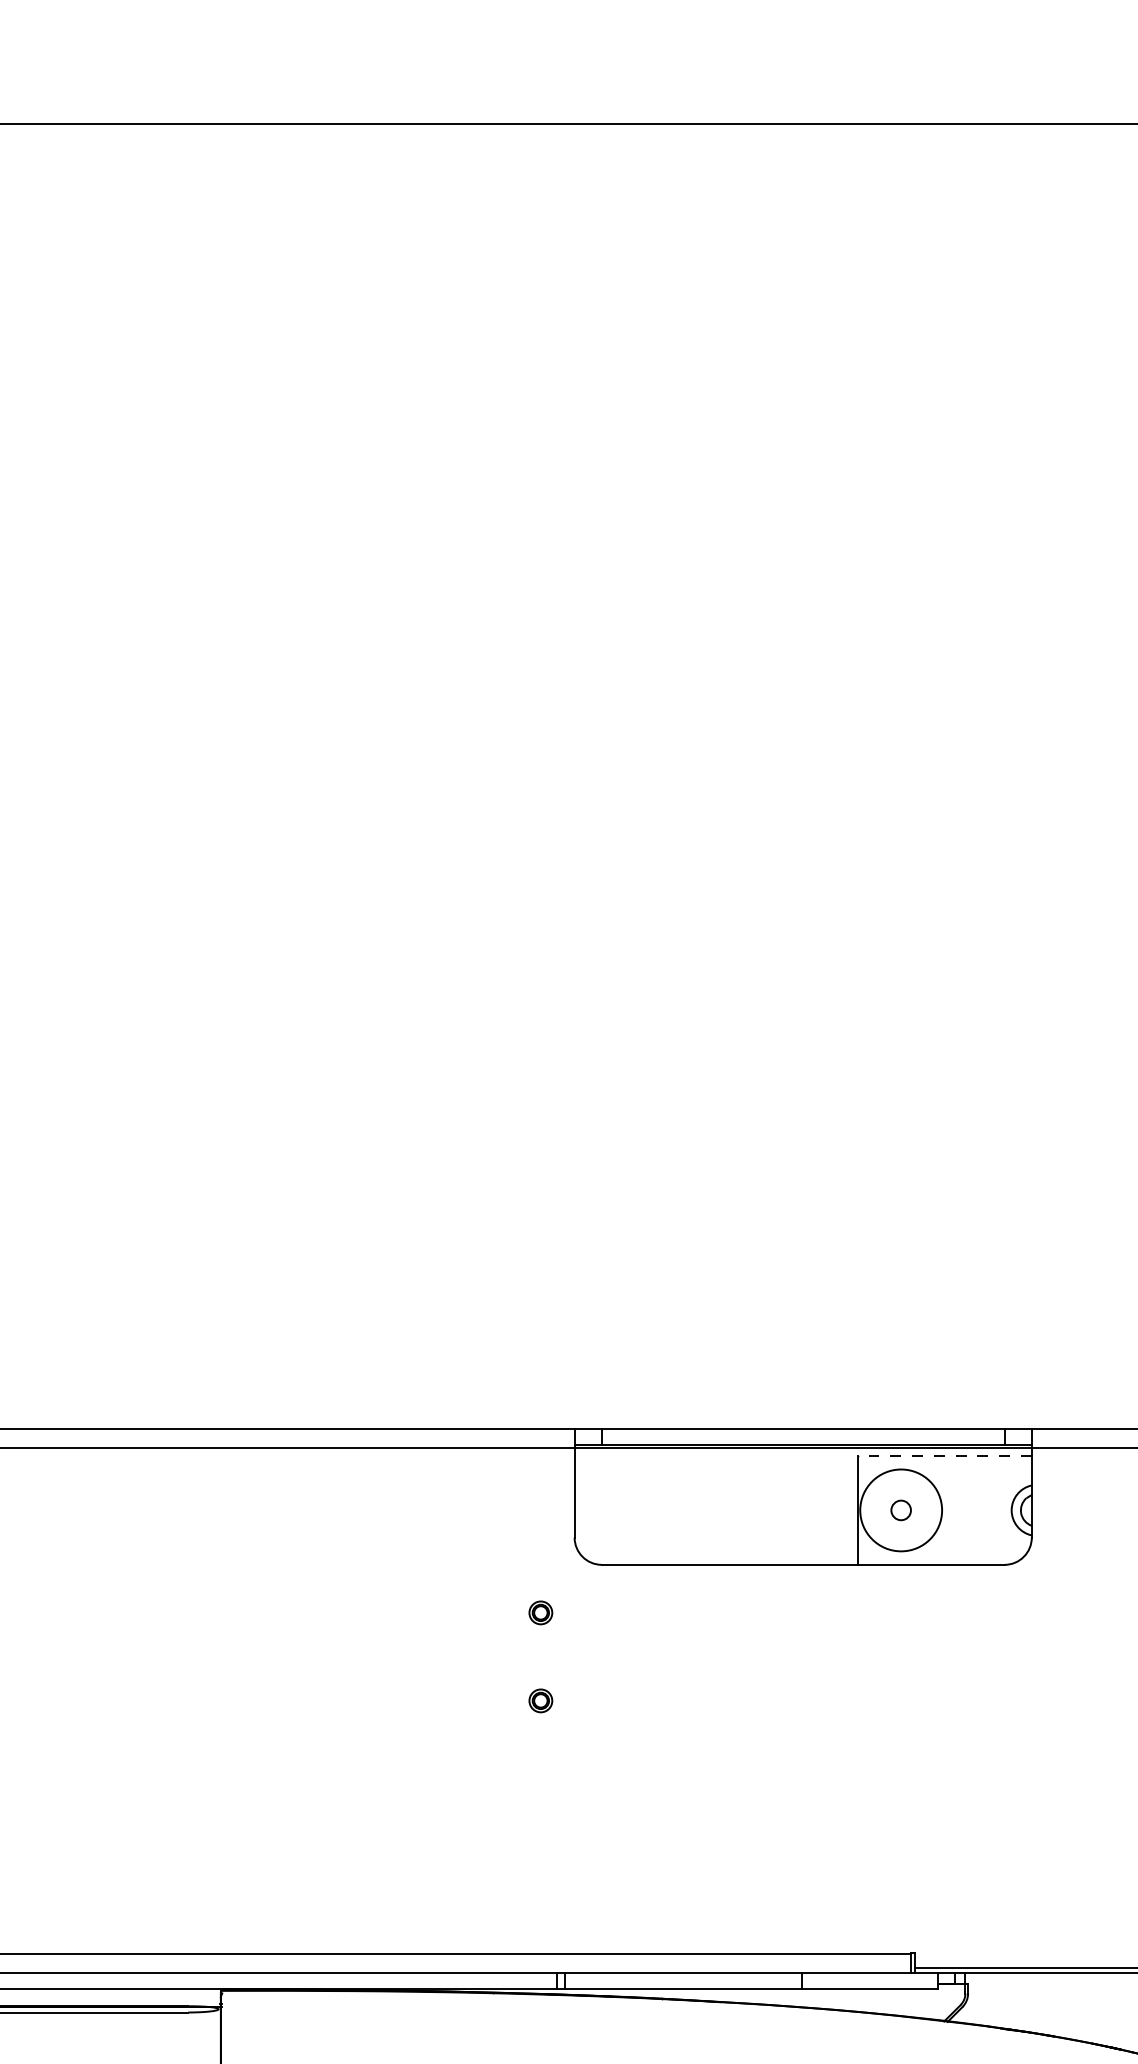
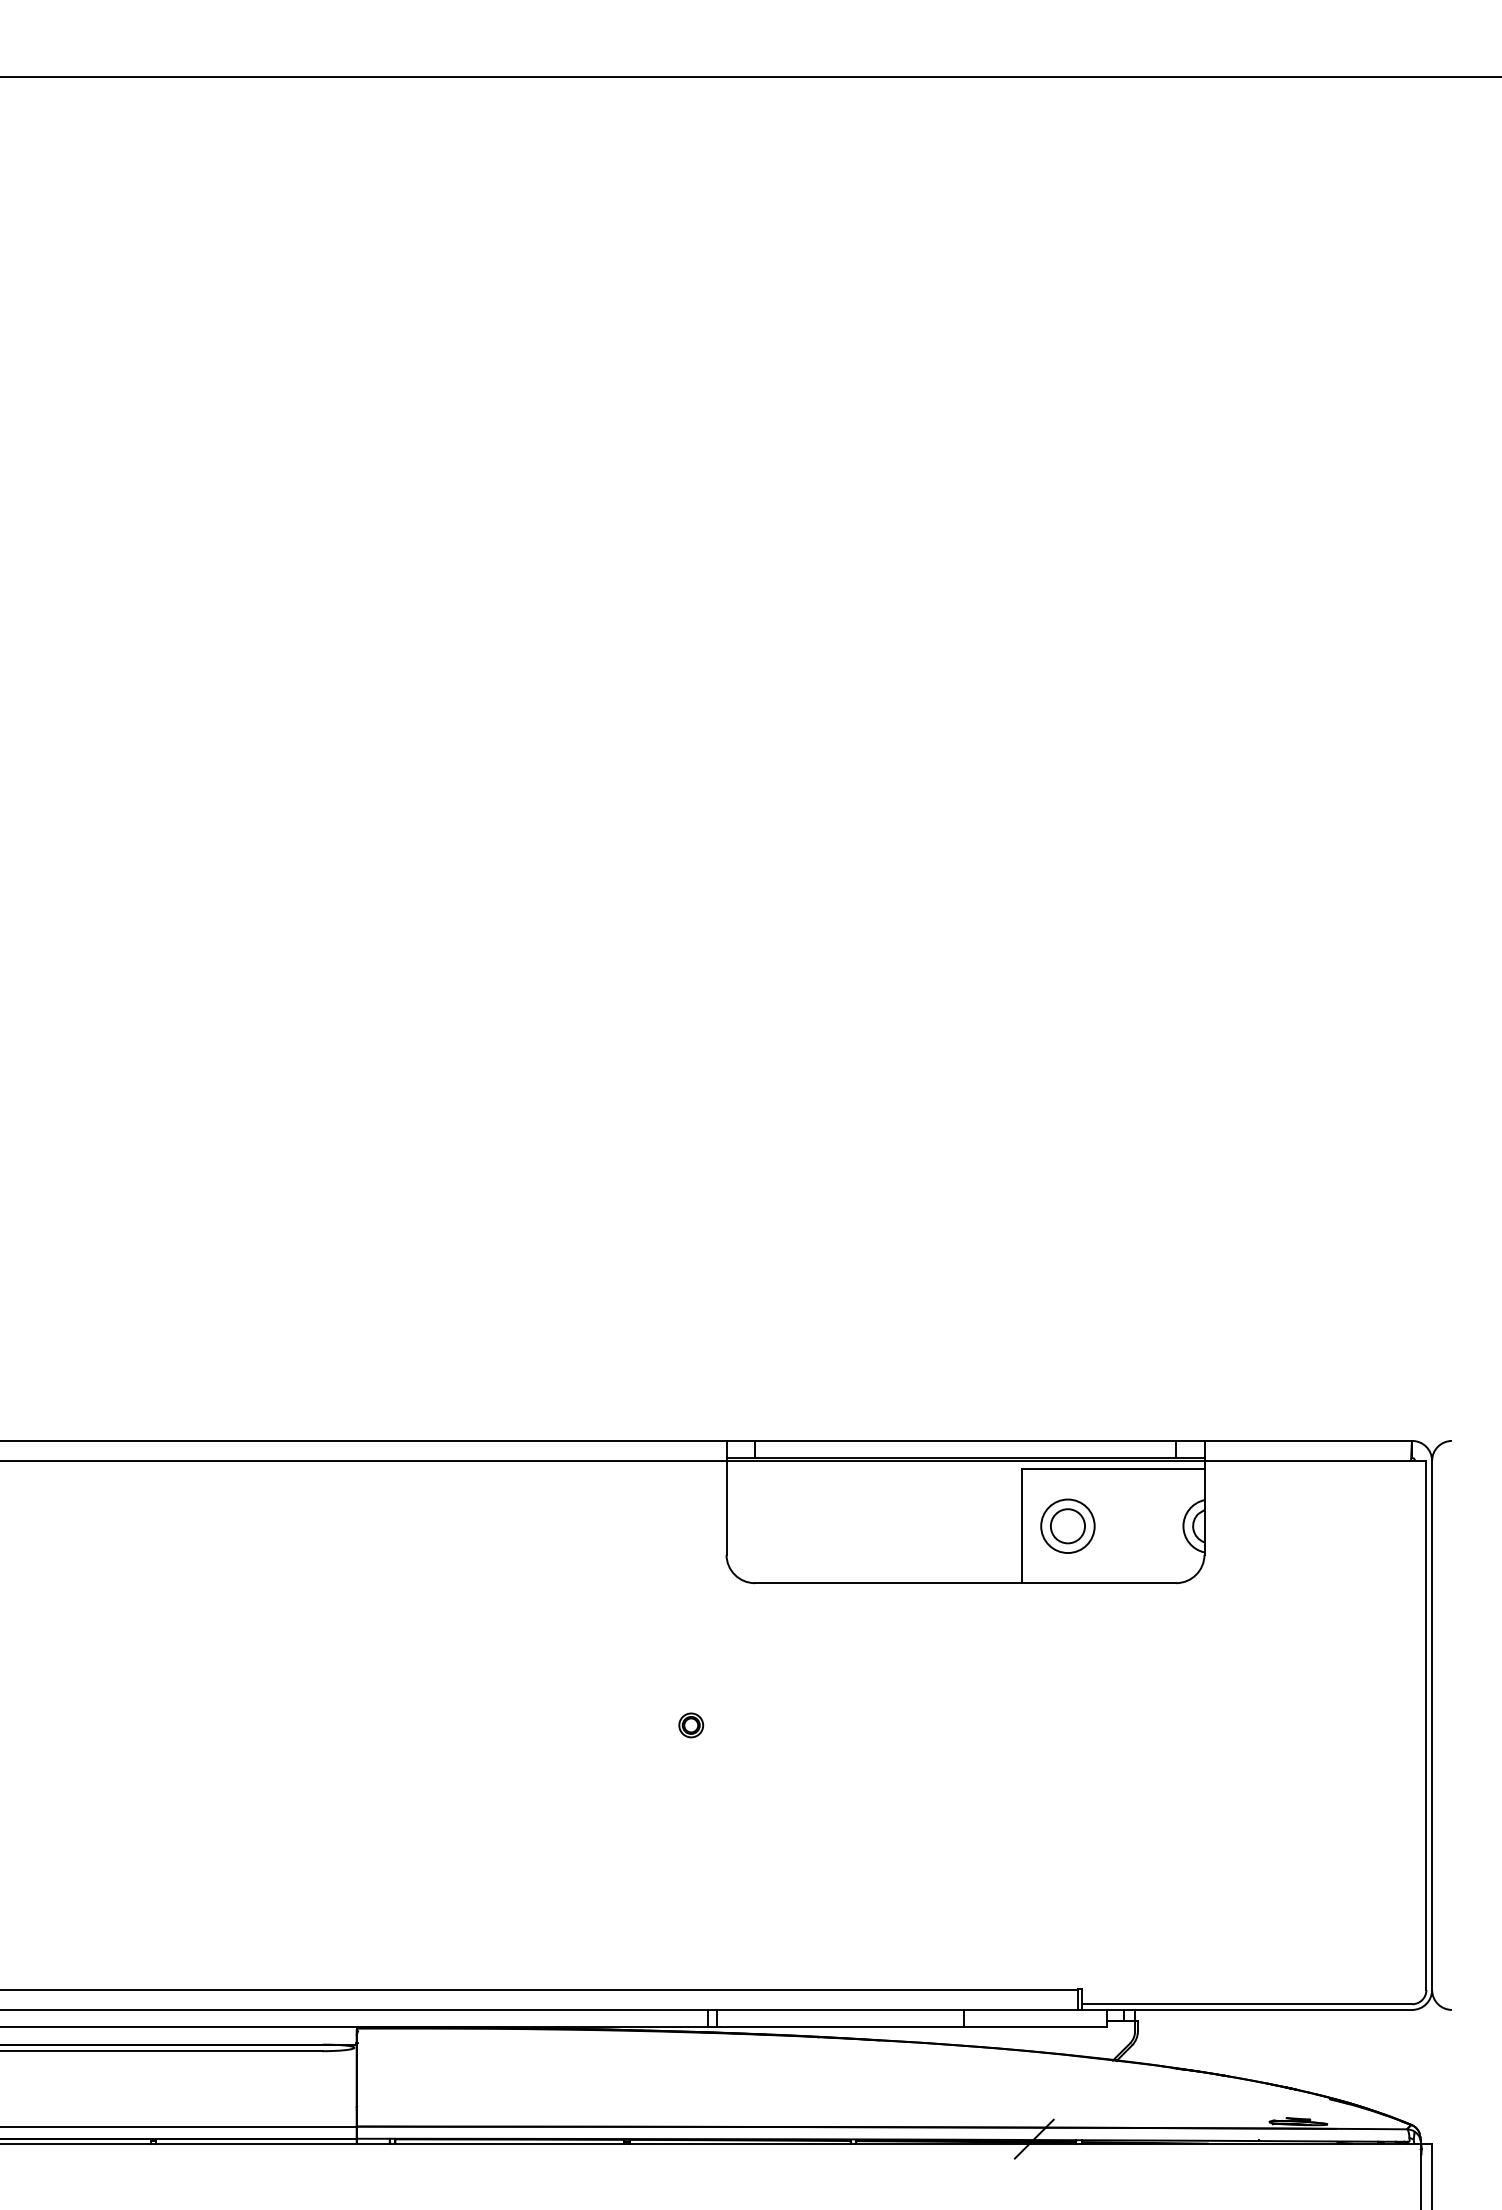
line: (943, 1456) -> (1112, 1469), dashed -> solid
circle: (900, 1510) -> (1067, 1526), size x0.62
circle: (900, 1510) -> (1067, 1526), size x1.67
part: (541, 1612) -> (691, 1633), removed

